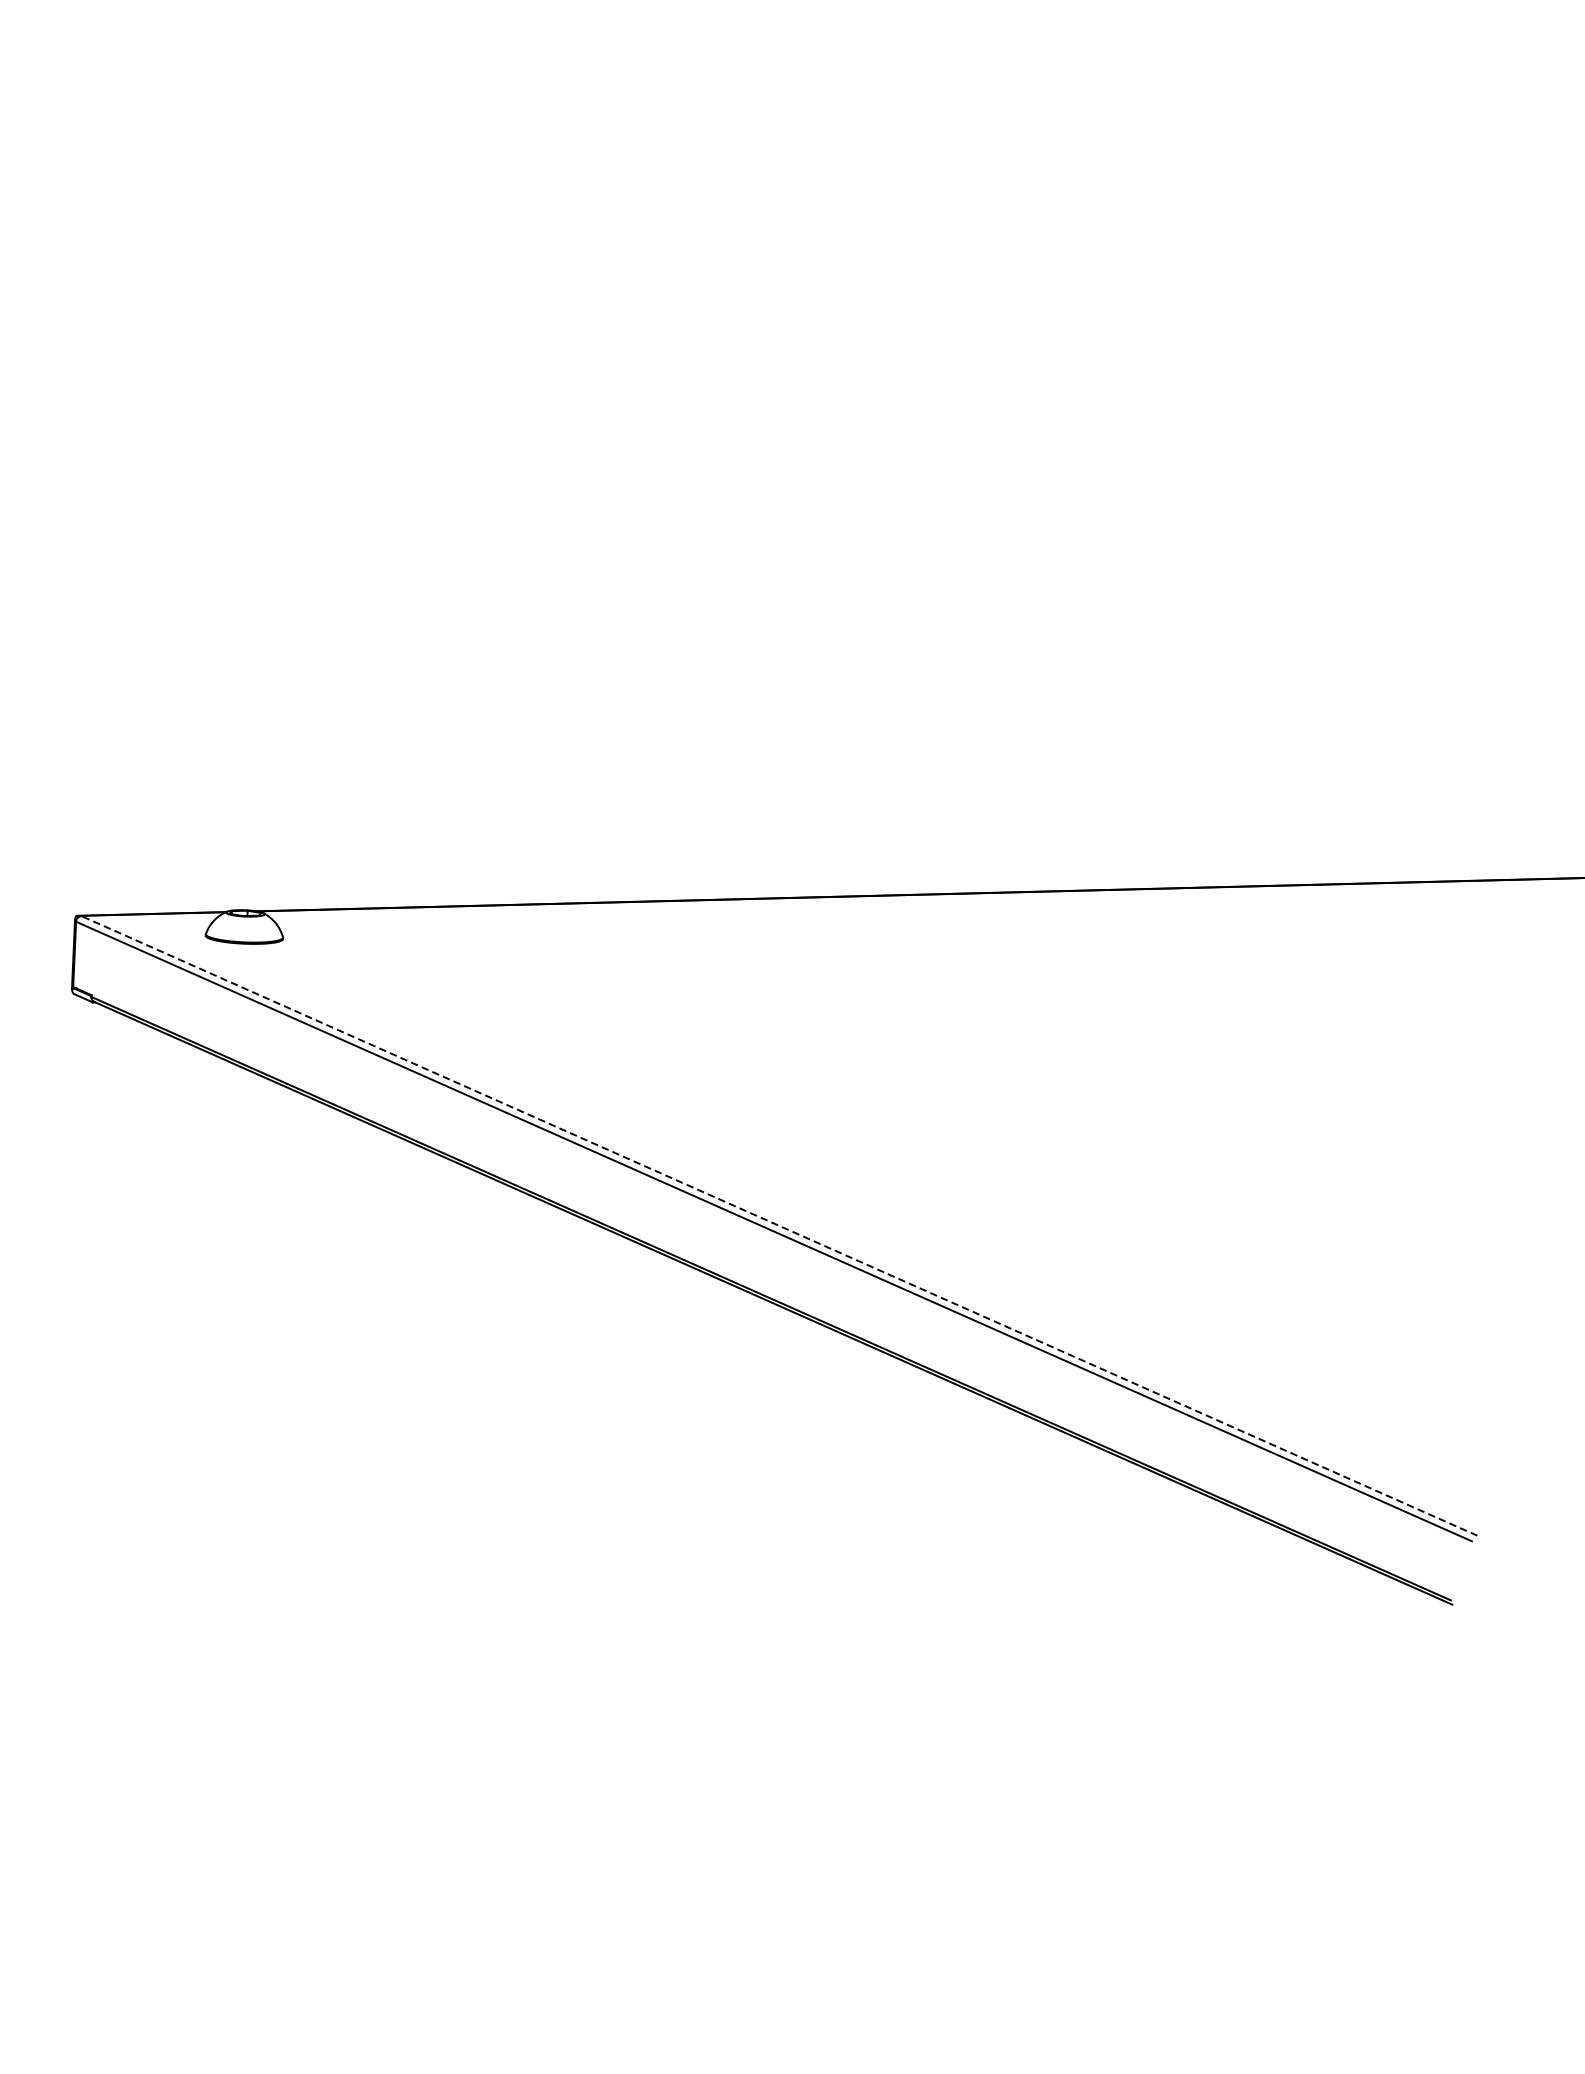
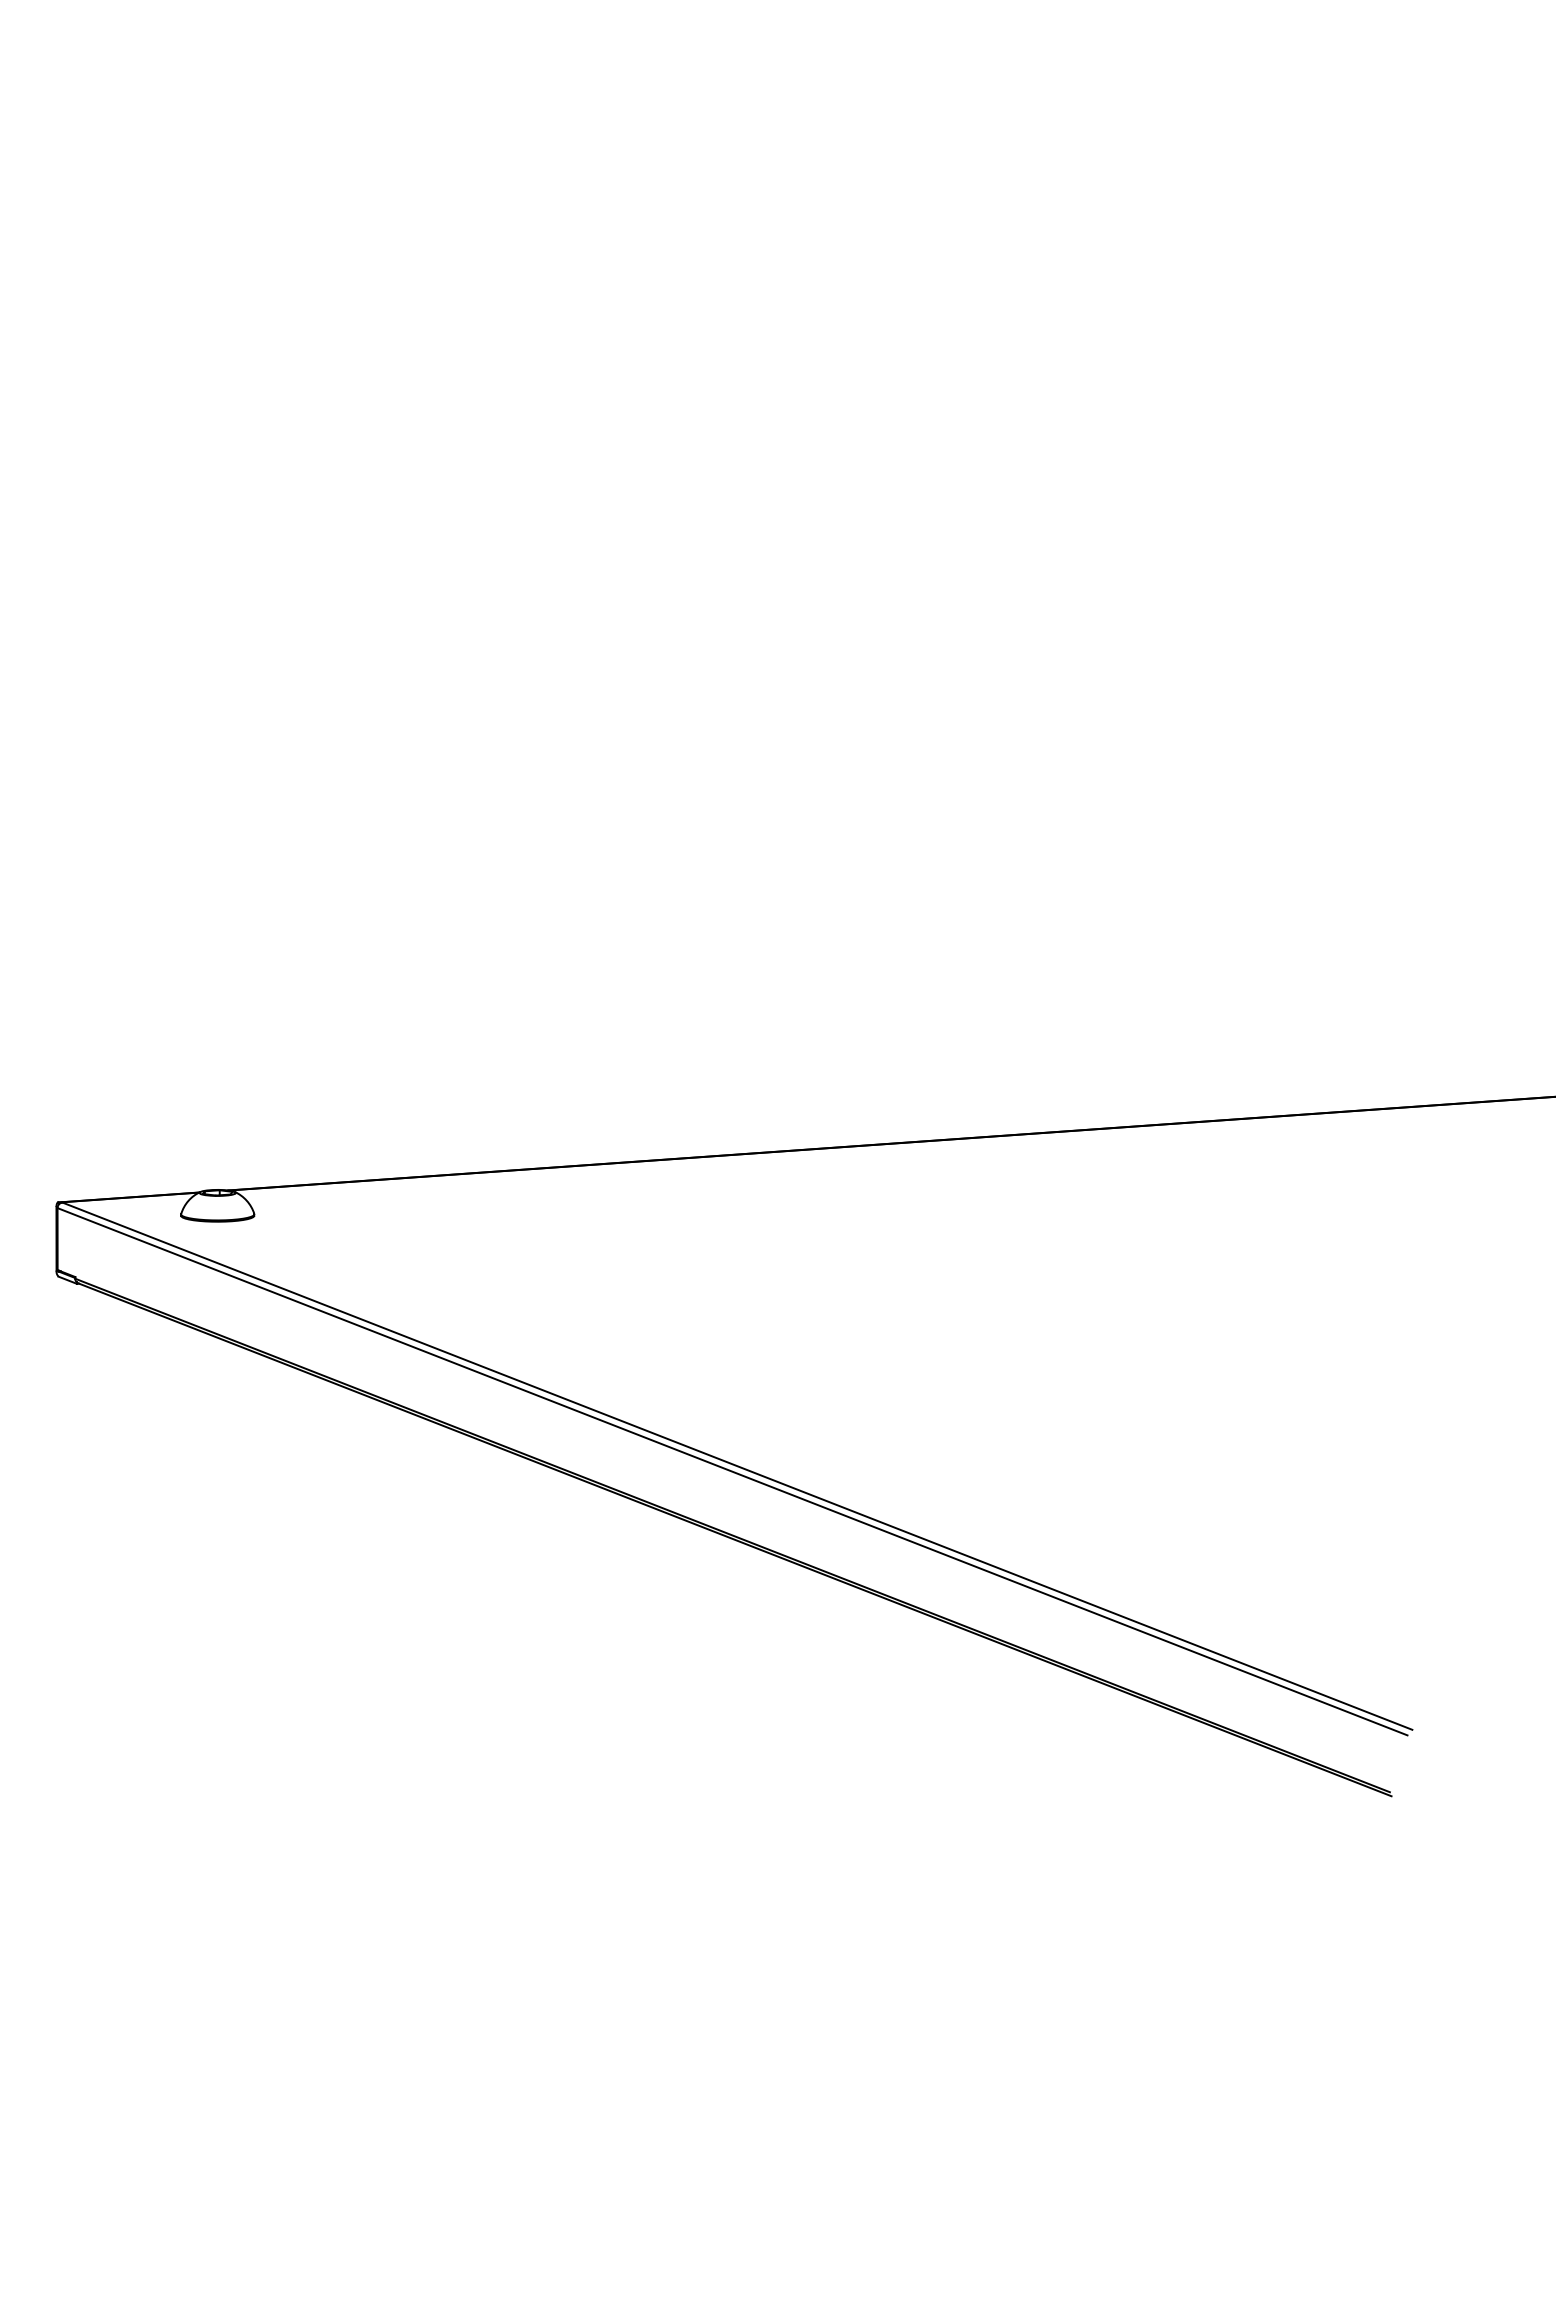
line: (779, 1226) -> (737, 1466), dashed -> solid

